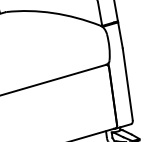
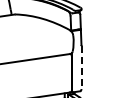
line: (128, 86) -> (81, 68), solid -> dashed

